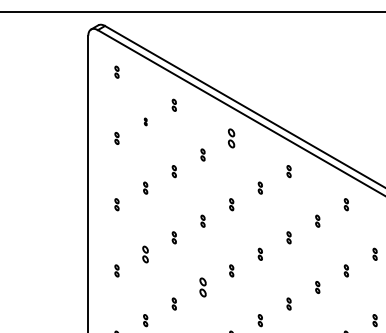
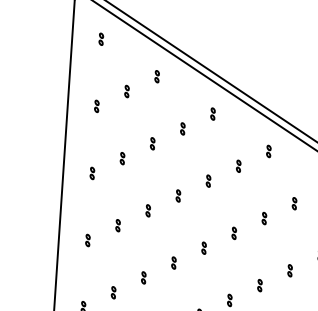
part: (145, 121) -> (126, 91), size x1.67
part: (231, 138) -> (212, 114), size x0.62
part: (145, 253) -> (117, 224), size x0.71
part: (202, 287) -> (173, 263), size x0.62

